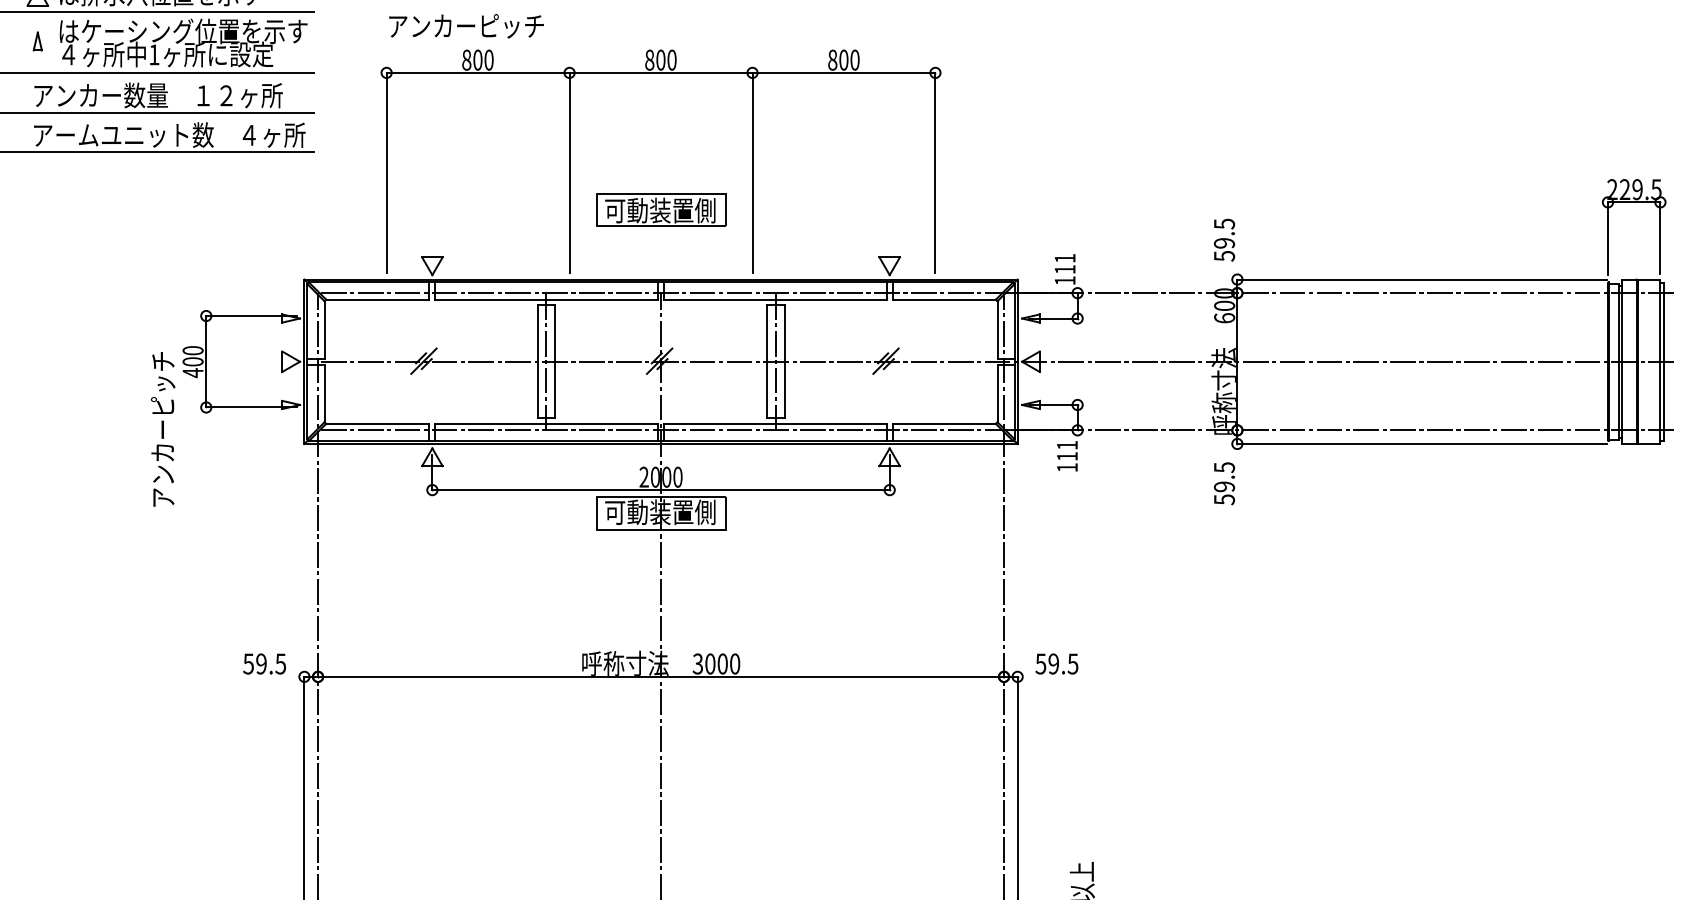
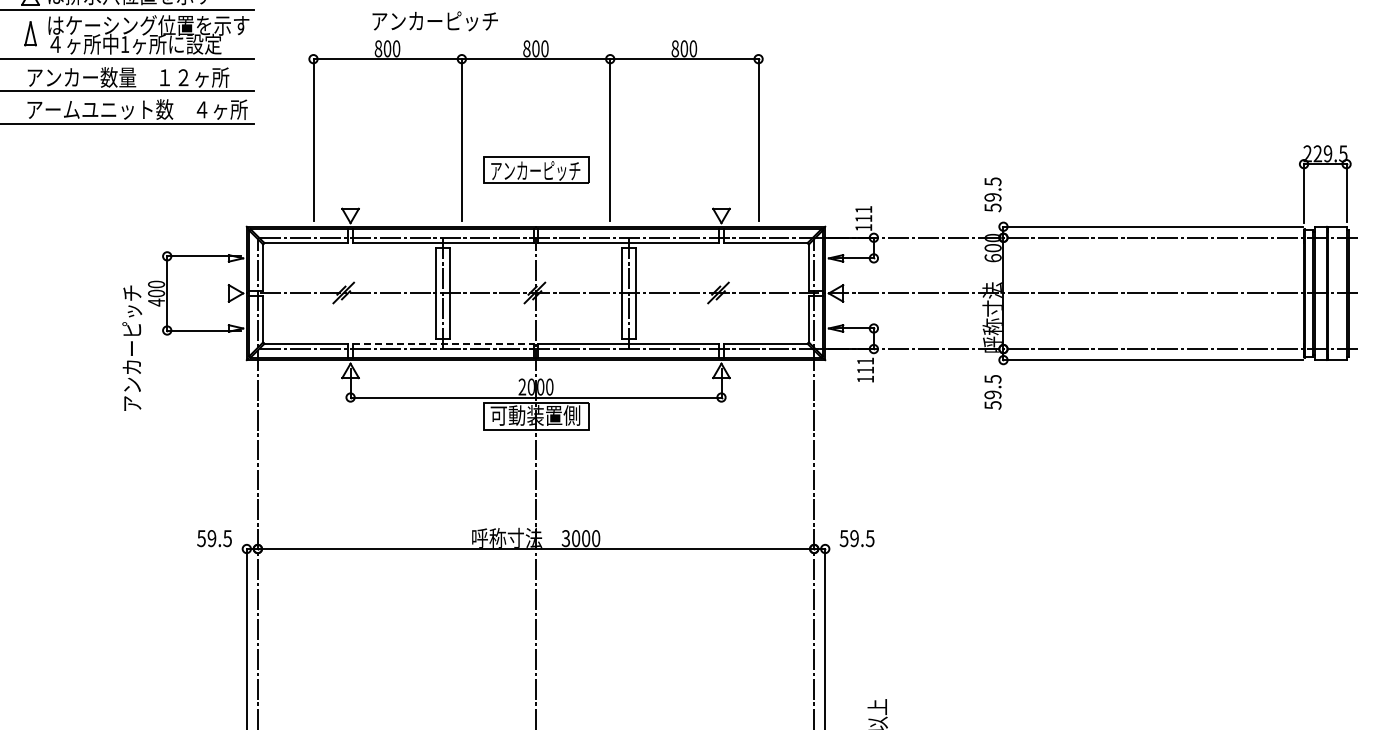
text: (465, 26) -> (434, 21), moved
part: (37, 41) -> (30, 33), size x1.6
text: (660, 210) -> (535, 170), 可動装置側 -> アンカーピッチ
line: (546, 423) -> (443, 343), solid -> dashed

